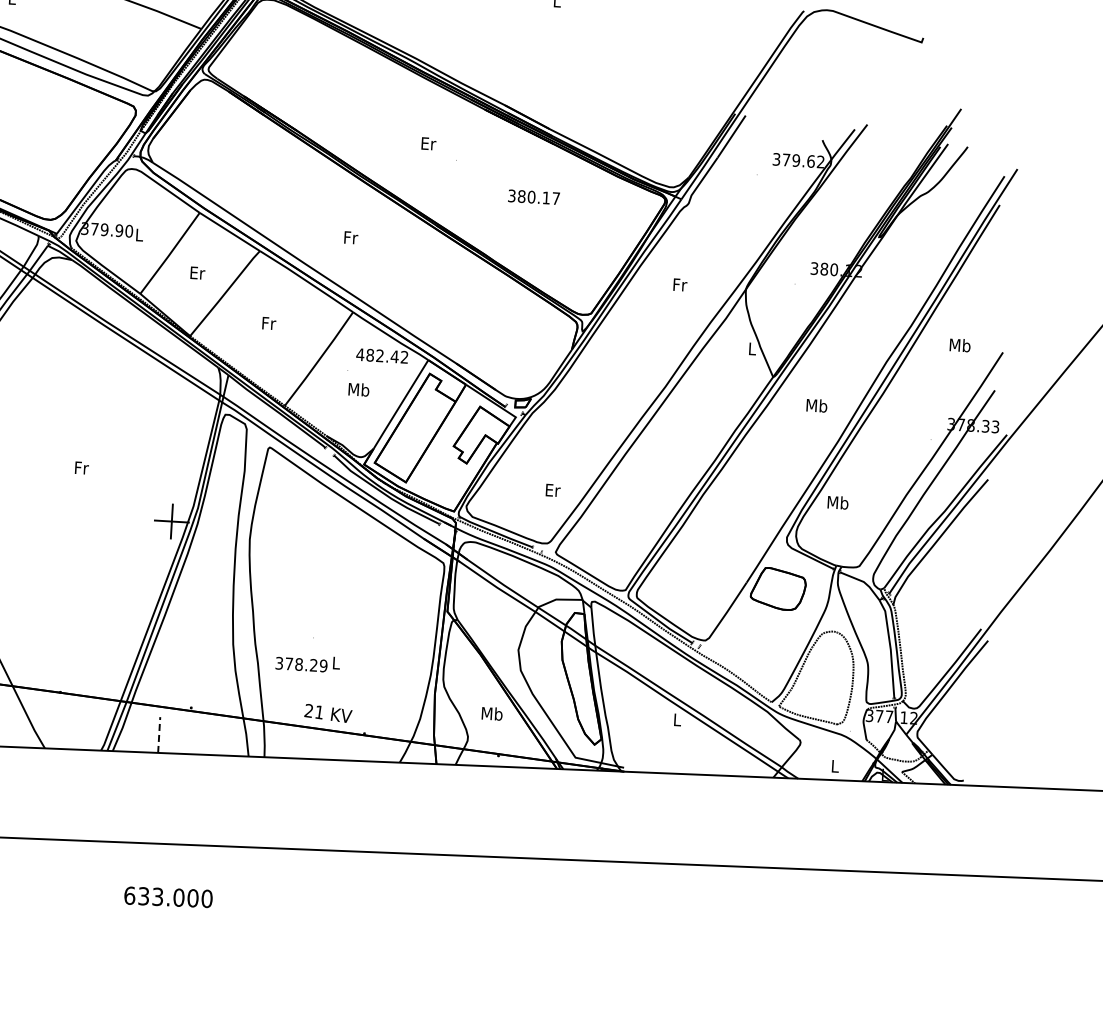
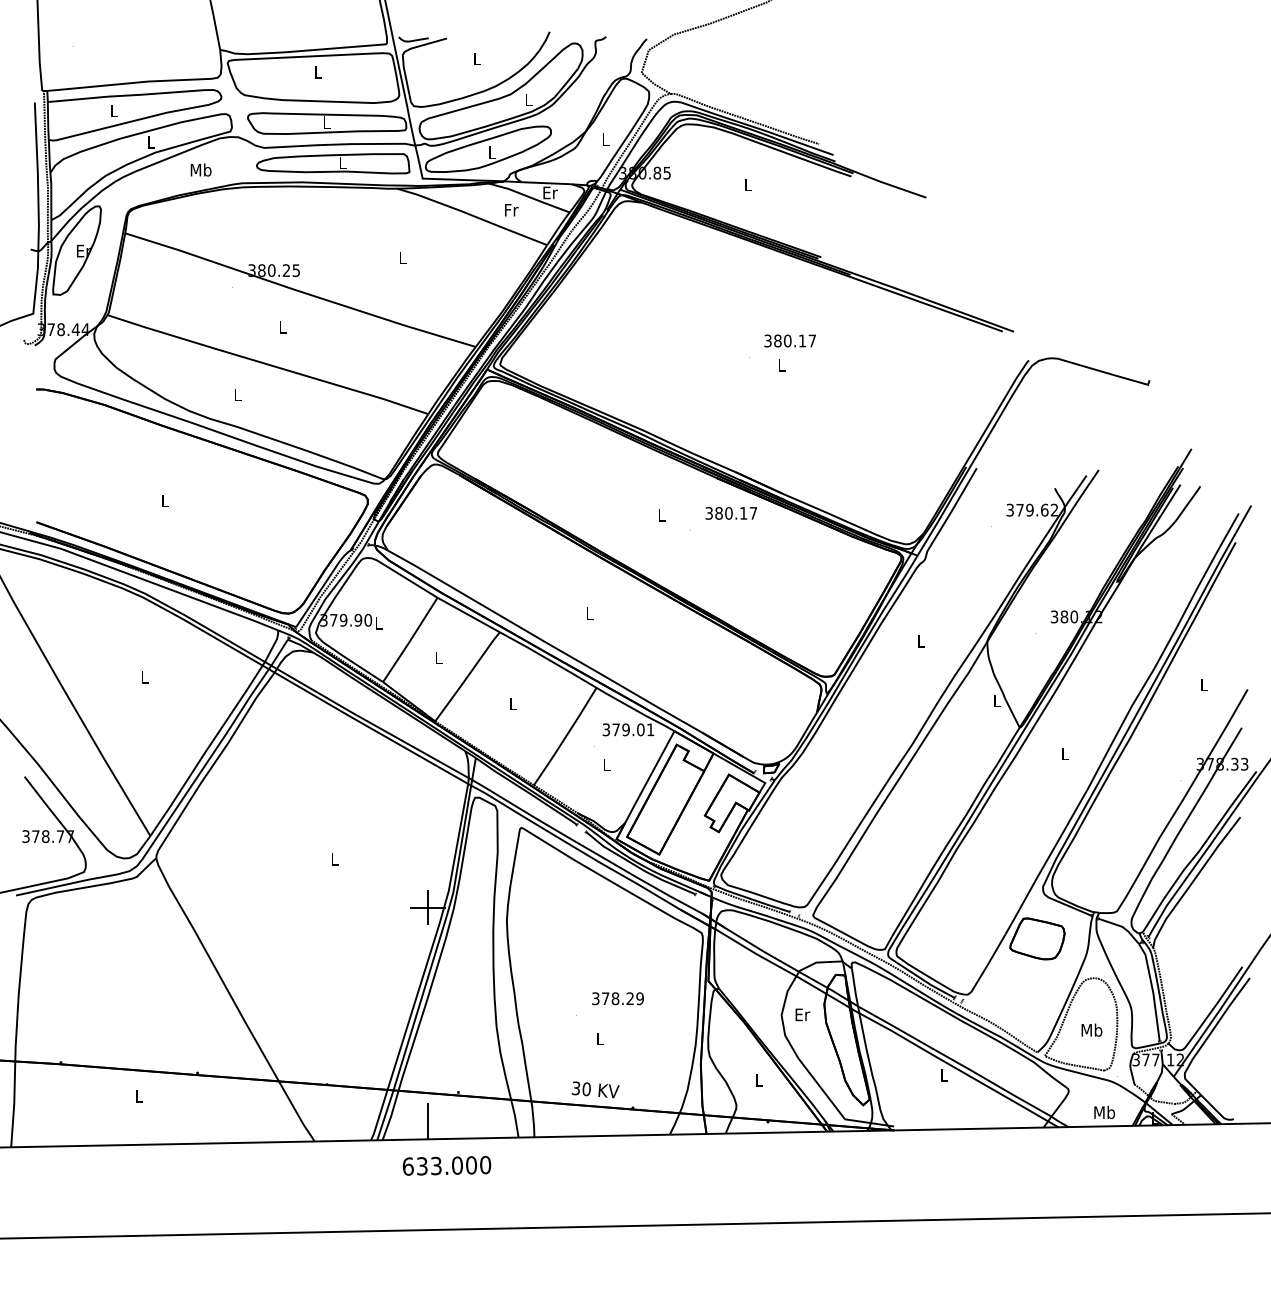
text: (429, 144) -> (662, 515), Er -> L
text: (534, 197) -> (731, 513), moved
text: (351, 237) -> (590, 613), Fr -> L
text: (198, 272) -> (439, 657), Er -> L
text: (680, 285) -> (921, 641), Fr -> L
text: (269, 322) -> (513, 703), Fr -> L
text: (960, 344) -> (1204, 684), Mb -> L
text: (382, 355) -> (628, 729), 482.42 -> 379.01
text: (358, 389) -> (606, 764), Mb -> L
text: (816, 405) -> (1064, 753), Mb -> L
text: (81, 468) -> (334, 859), Fr -> L
text: (552, 490) -> (802, 1014), moved
text: (837, 501) -> (1091, 1029), moved
text: (301, 664) -> (617, 998), moved
text: (313, 711) -> (580, 1088), 21 -> 30
text: (491, 712) -> (758, 1079), Mb -> L
line: (159, 735) -> (428, 1121), dashed -> solid
text: (835, 766) -> (1104, 1112), L -> Mb
text: (168, 896) -> (446, 1165), moved

